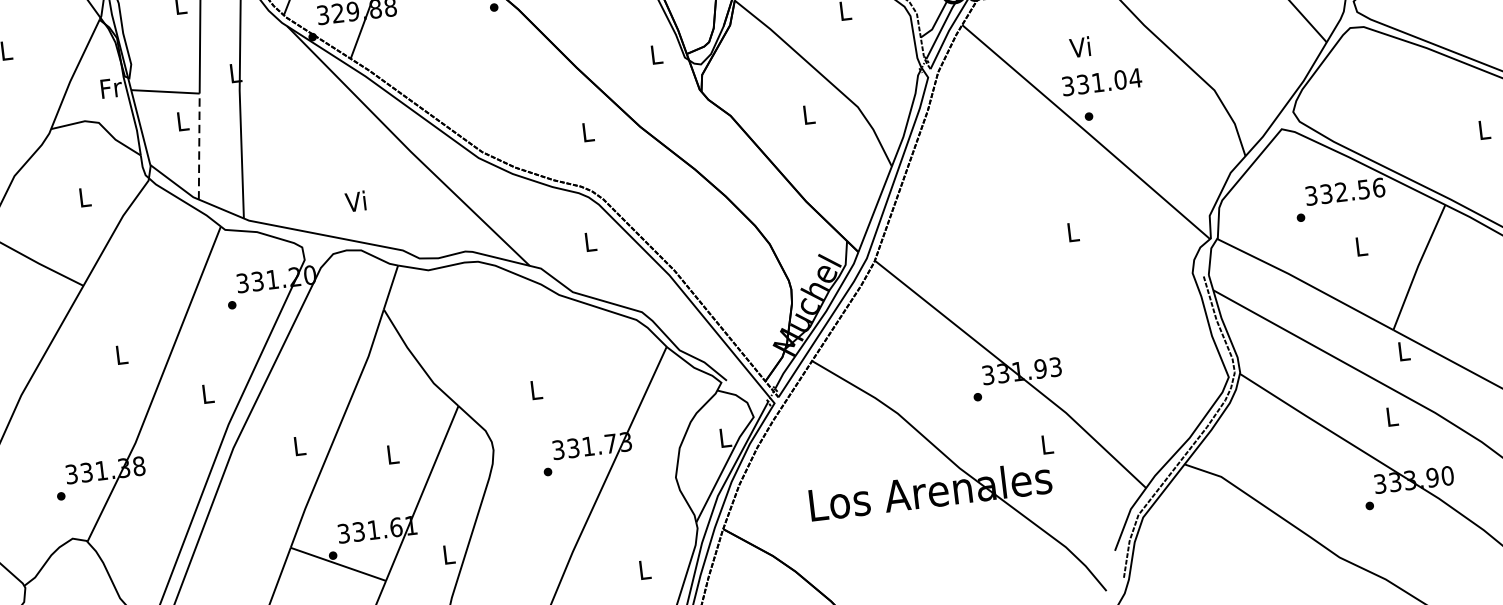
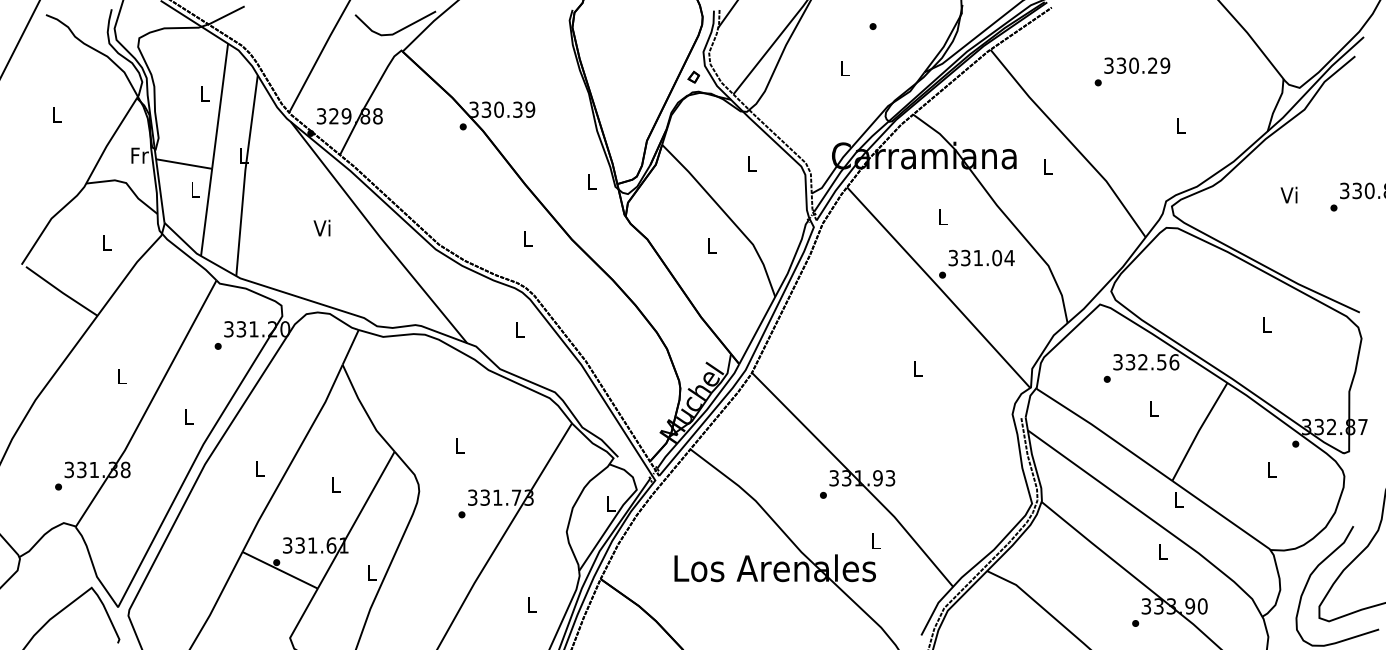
text: (1079, 46) -> (941, 216), Vi -> L
text: (1101, 81) -> (981, 257), moved
line: (199, 146) -> (206, 212), dashed -> solid
text: (354, 200) -> (321, 227), moved

